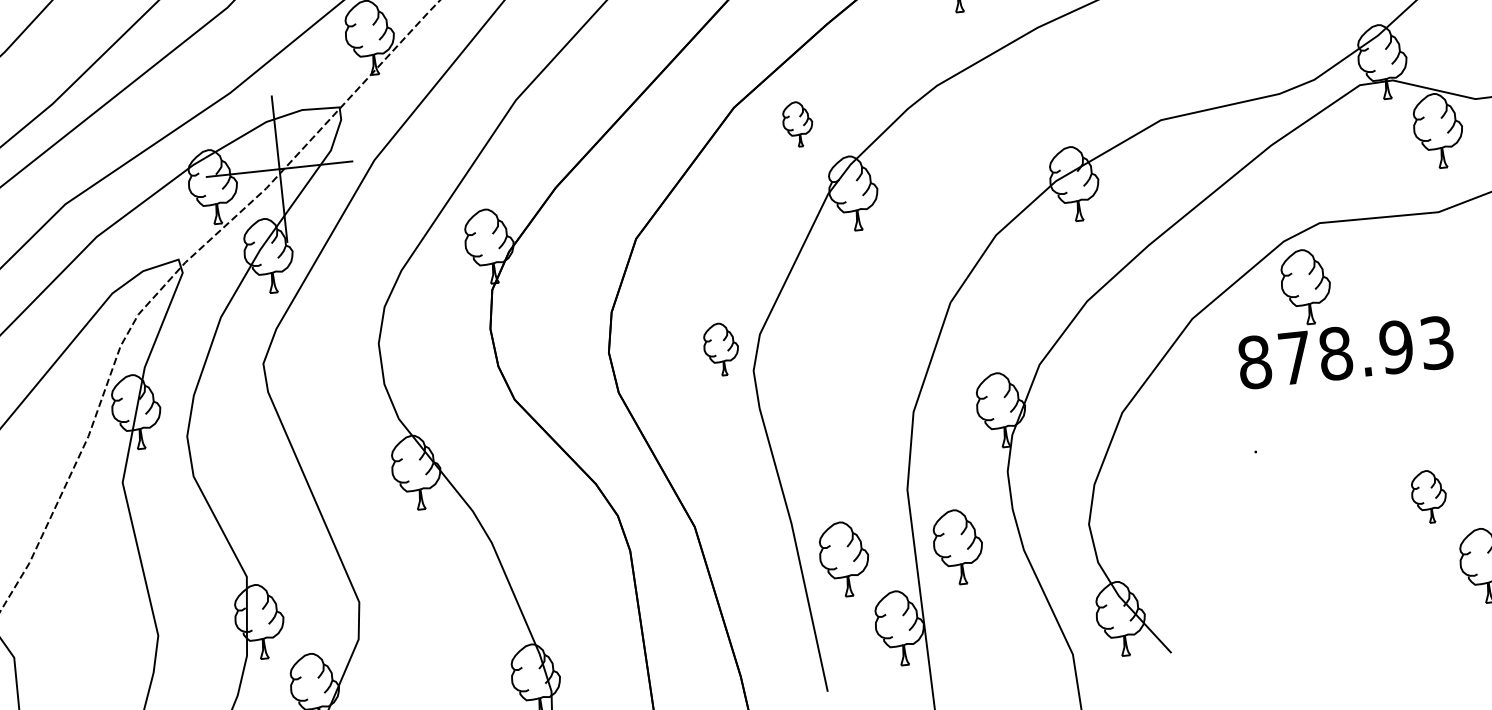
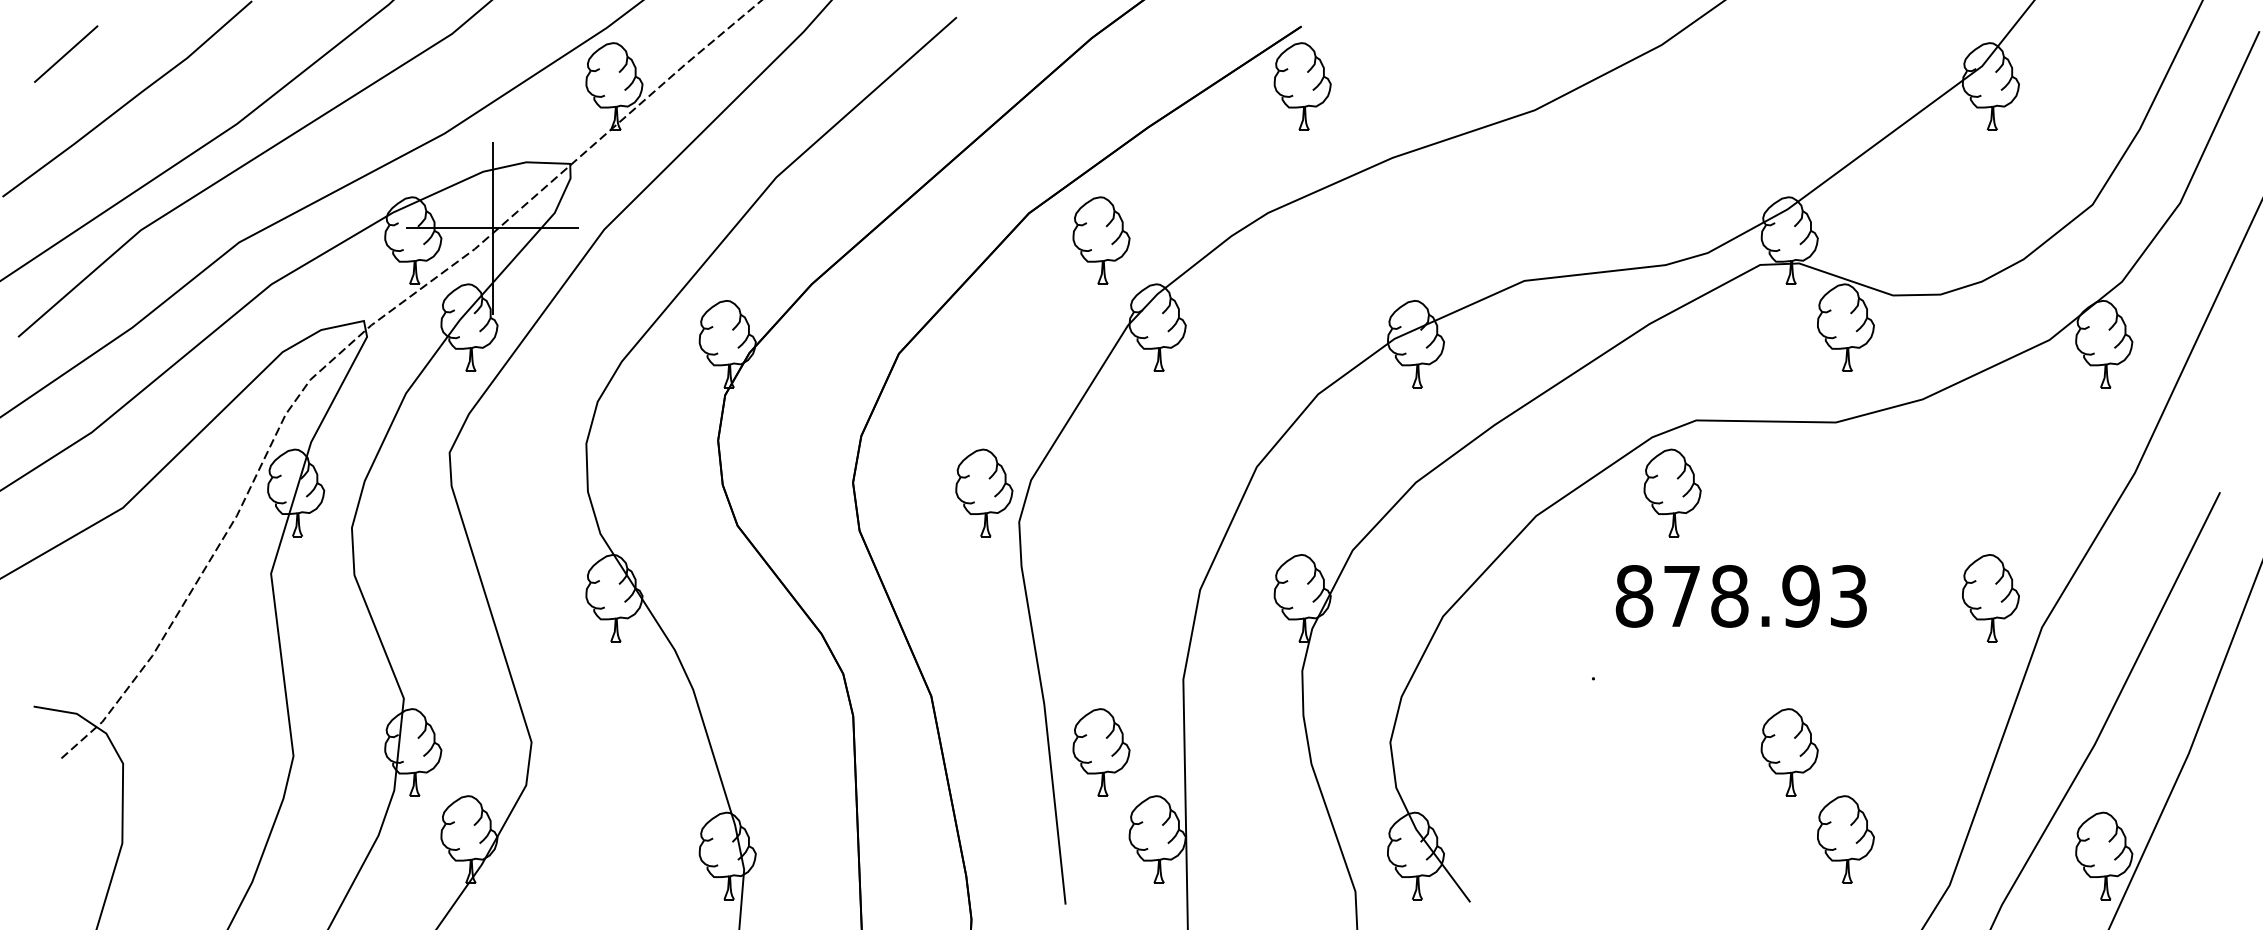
part: (797, 124) -> (1101, 240), size x1.67
part: (721, 349) -> (984, 492), size x1.43
text: (1344, 352) -> (1740, 596), moved
part: (1429, 496) -> (1789, 752), size x1.43
part: (958, 547) -> (1235, 752), removed

